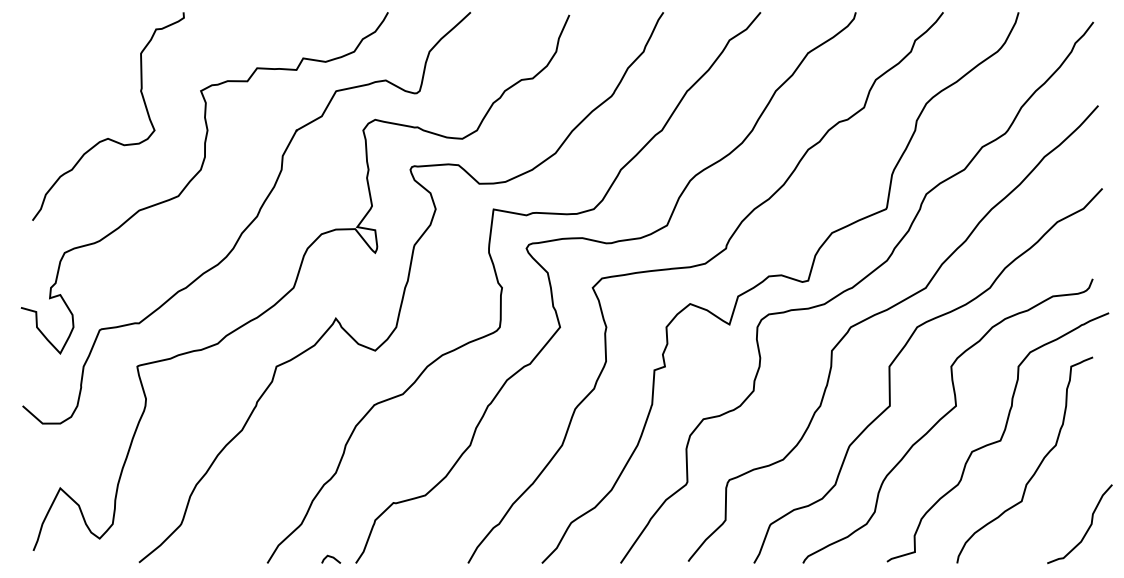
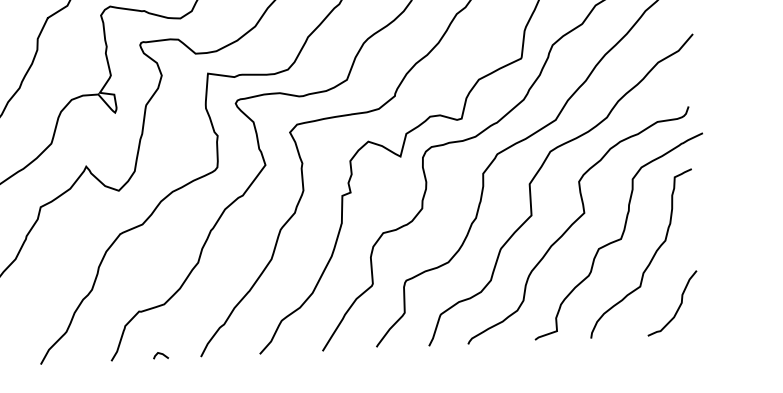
curve: (1086, 530) -> (677, 308), moved
line: (331, 557) -> (161, 354), moved

